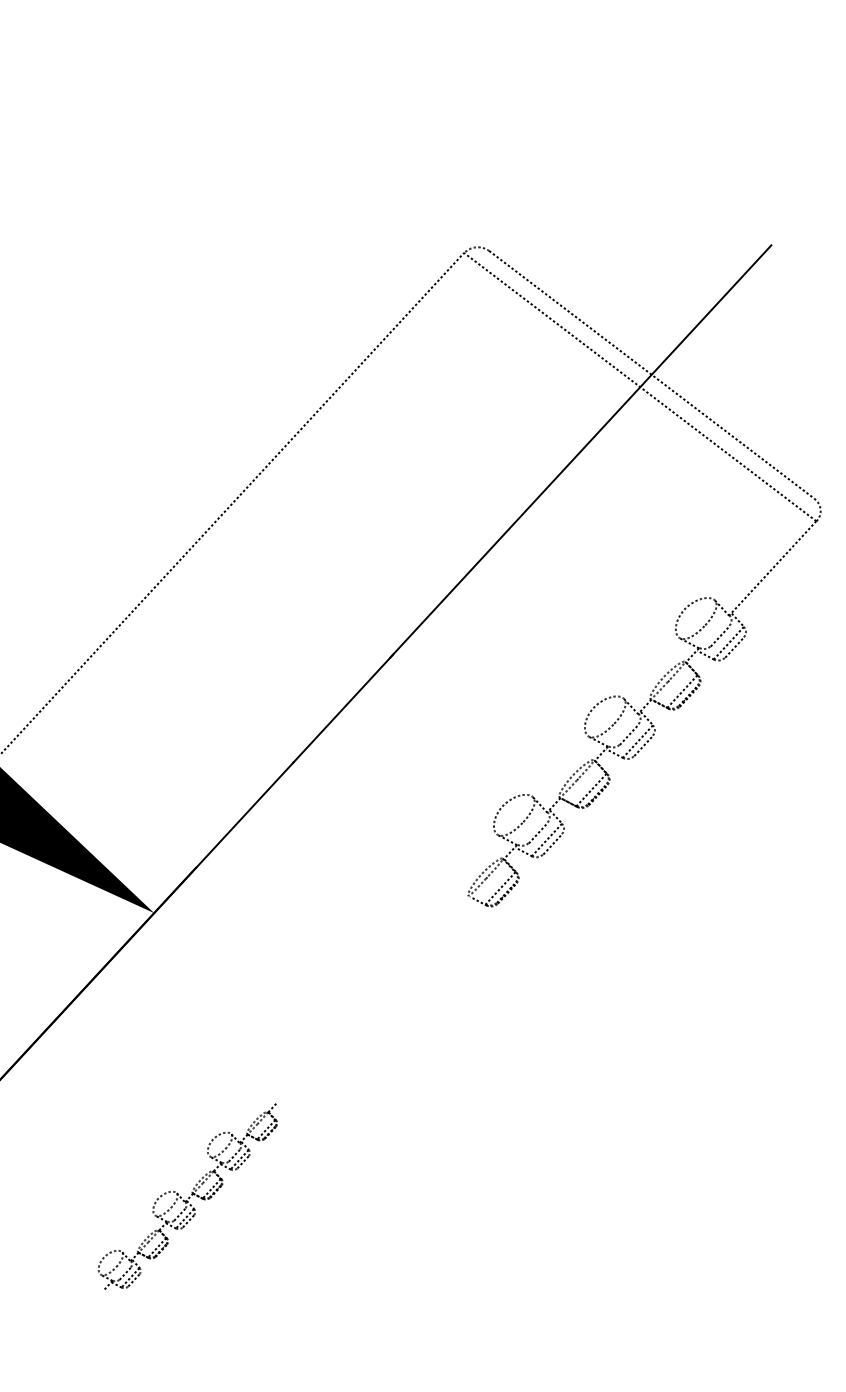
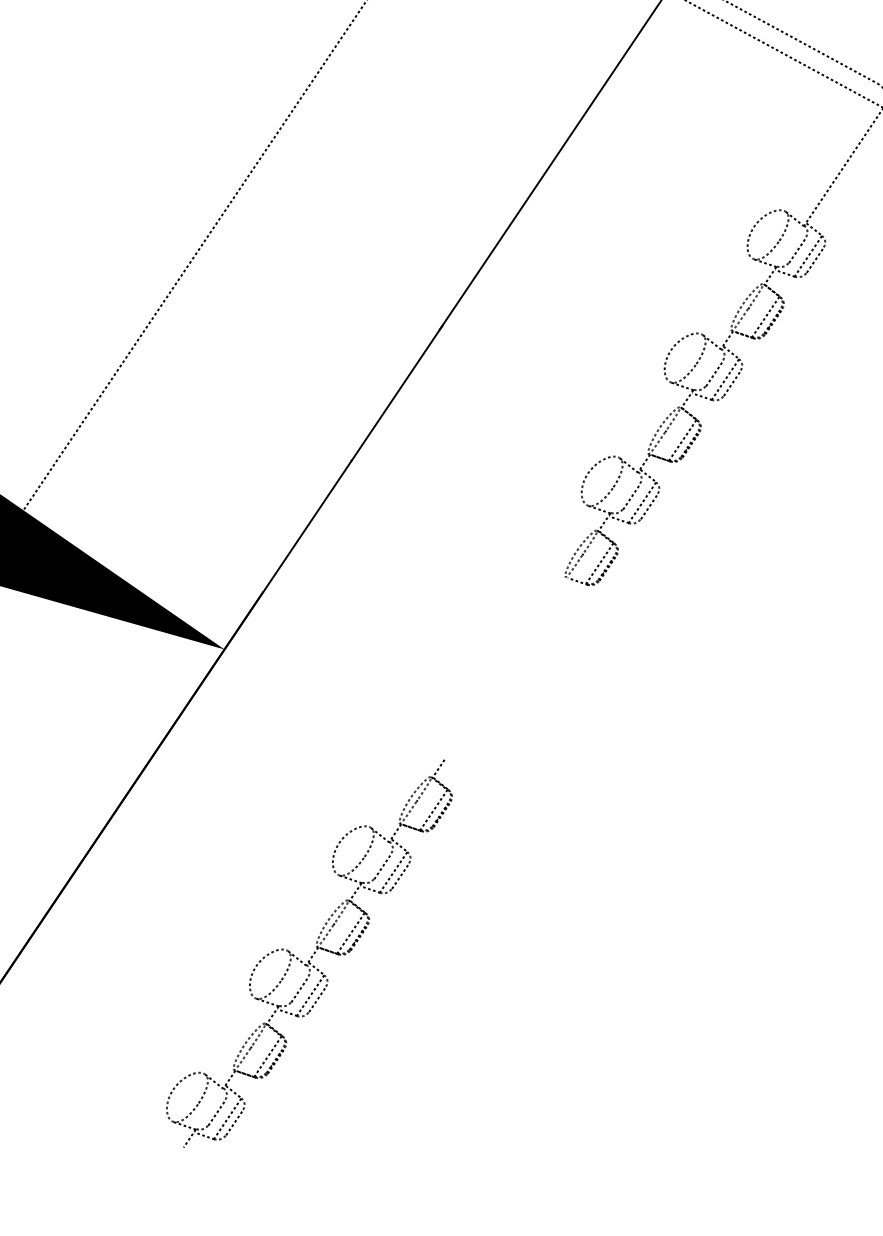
part: (187, 1196) -> (309, 954), size x1.67

